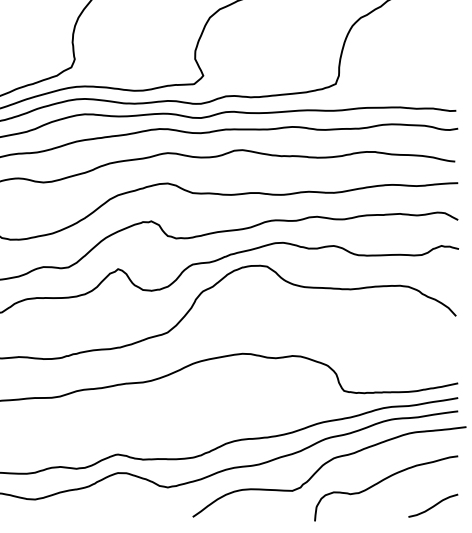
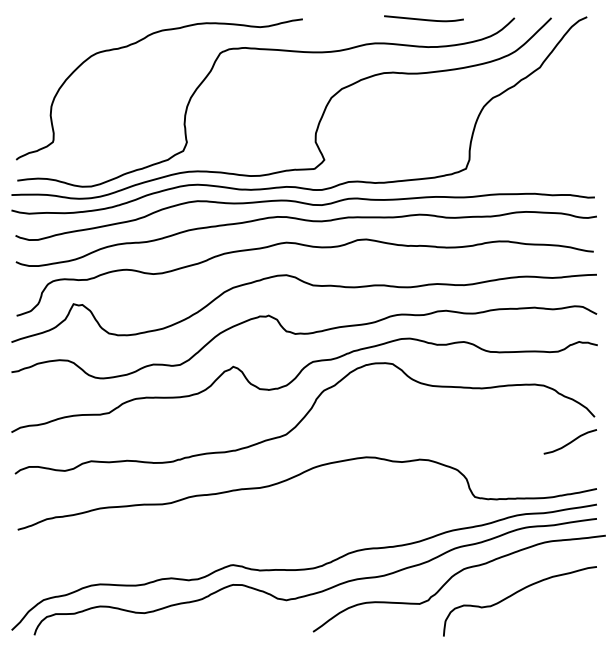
curve: (433, 505) -> (570, 441), moved

